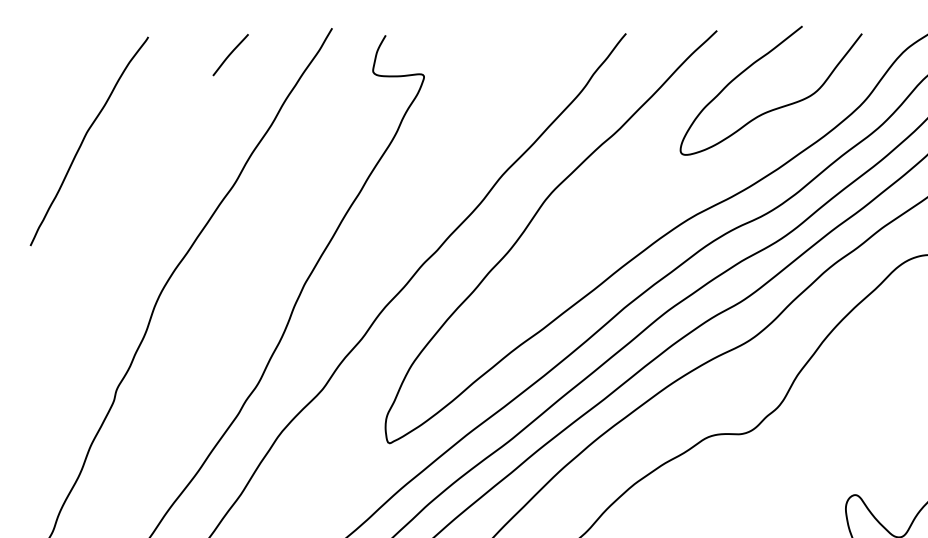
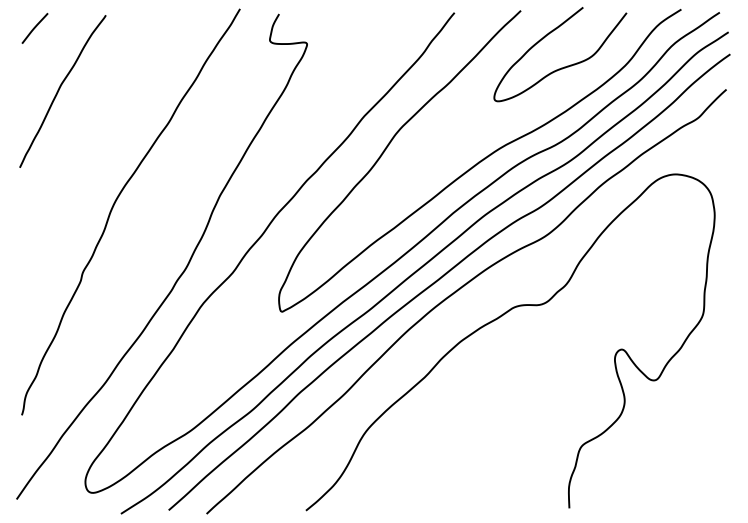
line: (230, 55) -> (34, 28), moved

